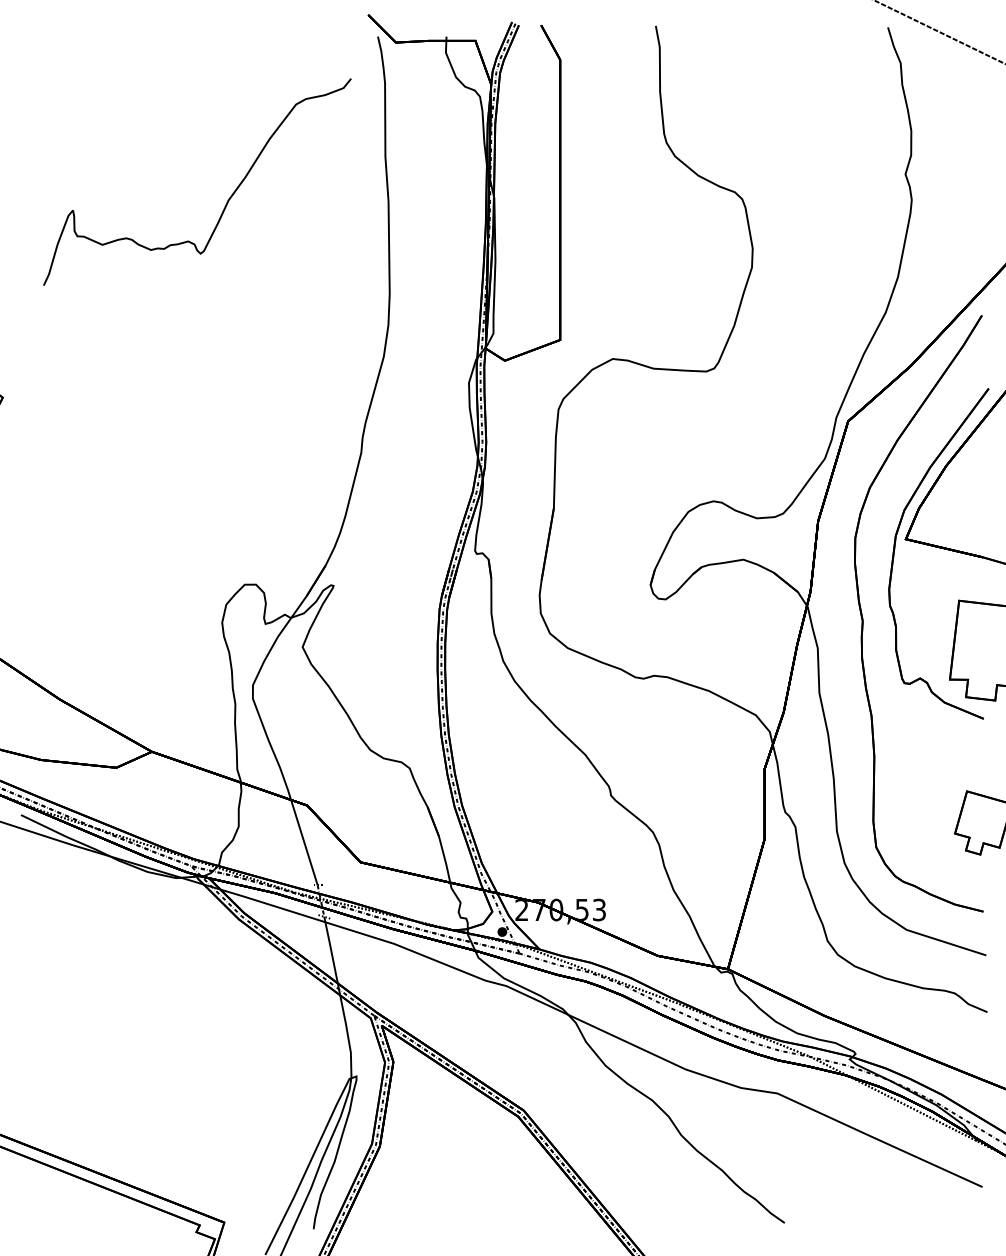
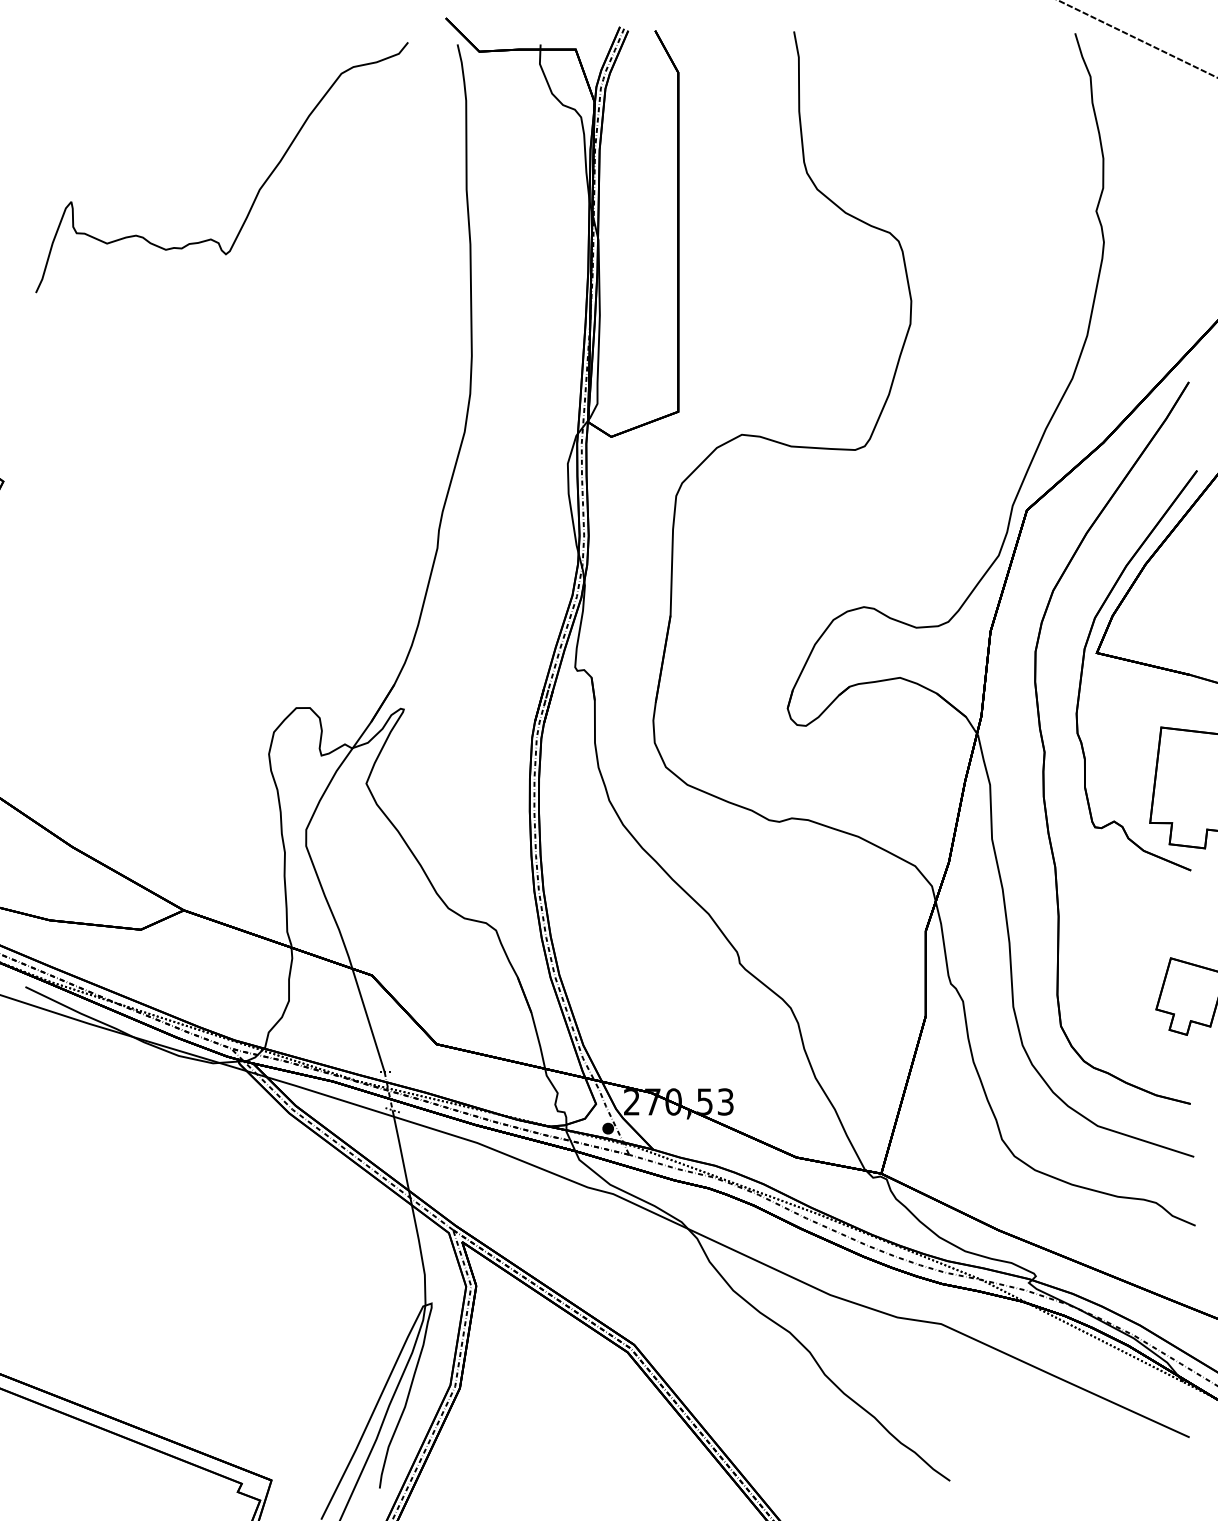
curve: (227, 200) -> (258, 189), moved

